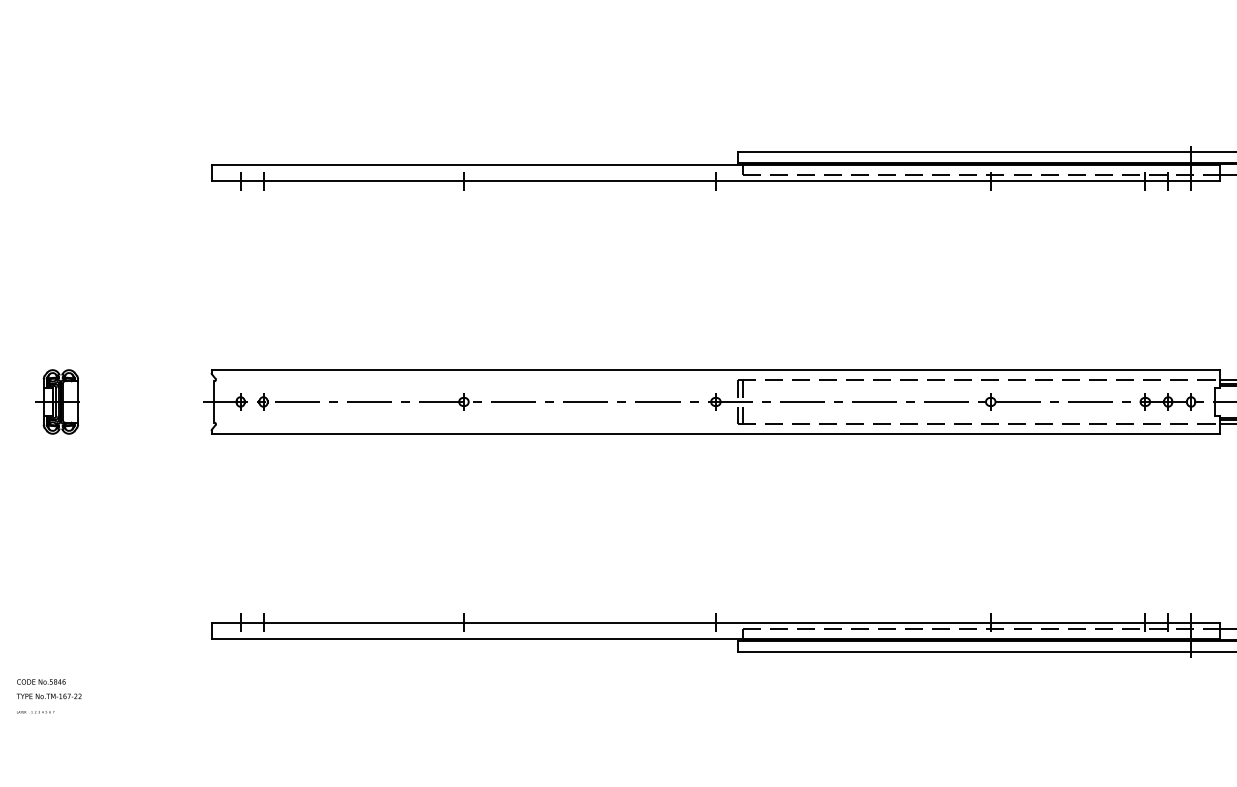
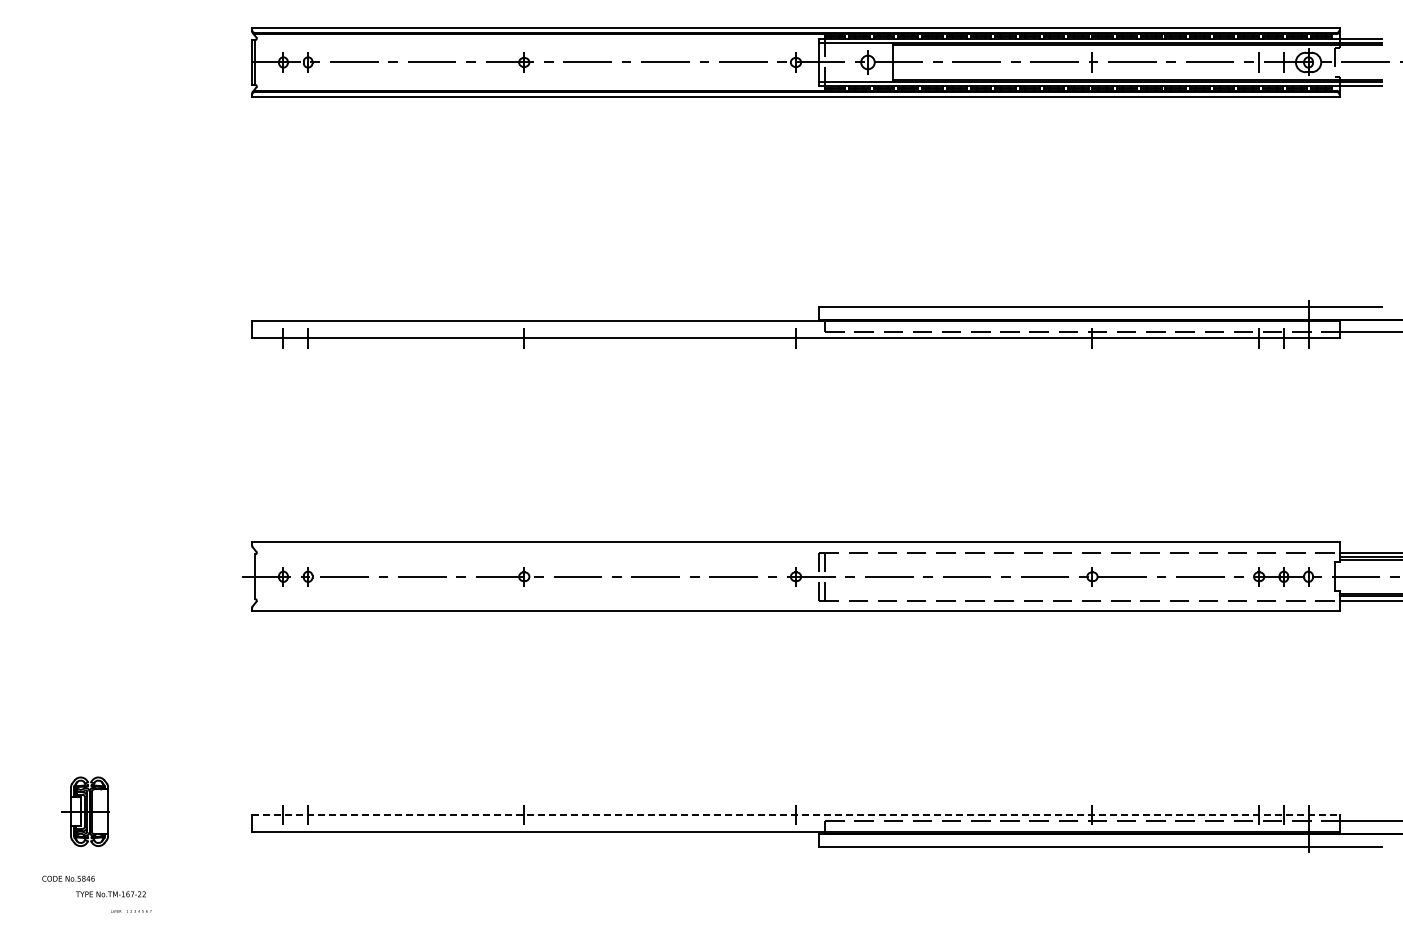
part: (57, 401) -> (85, 811), moved
line: (715, 623) -> (795, 815), solid -> dashed
text: (48, 696) -> (110, 894), moved
text: (35, 712) -> (131, 911), moved

